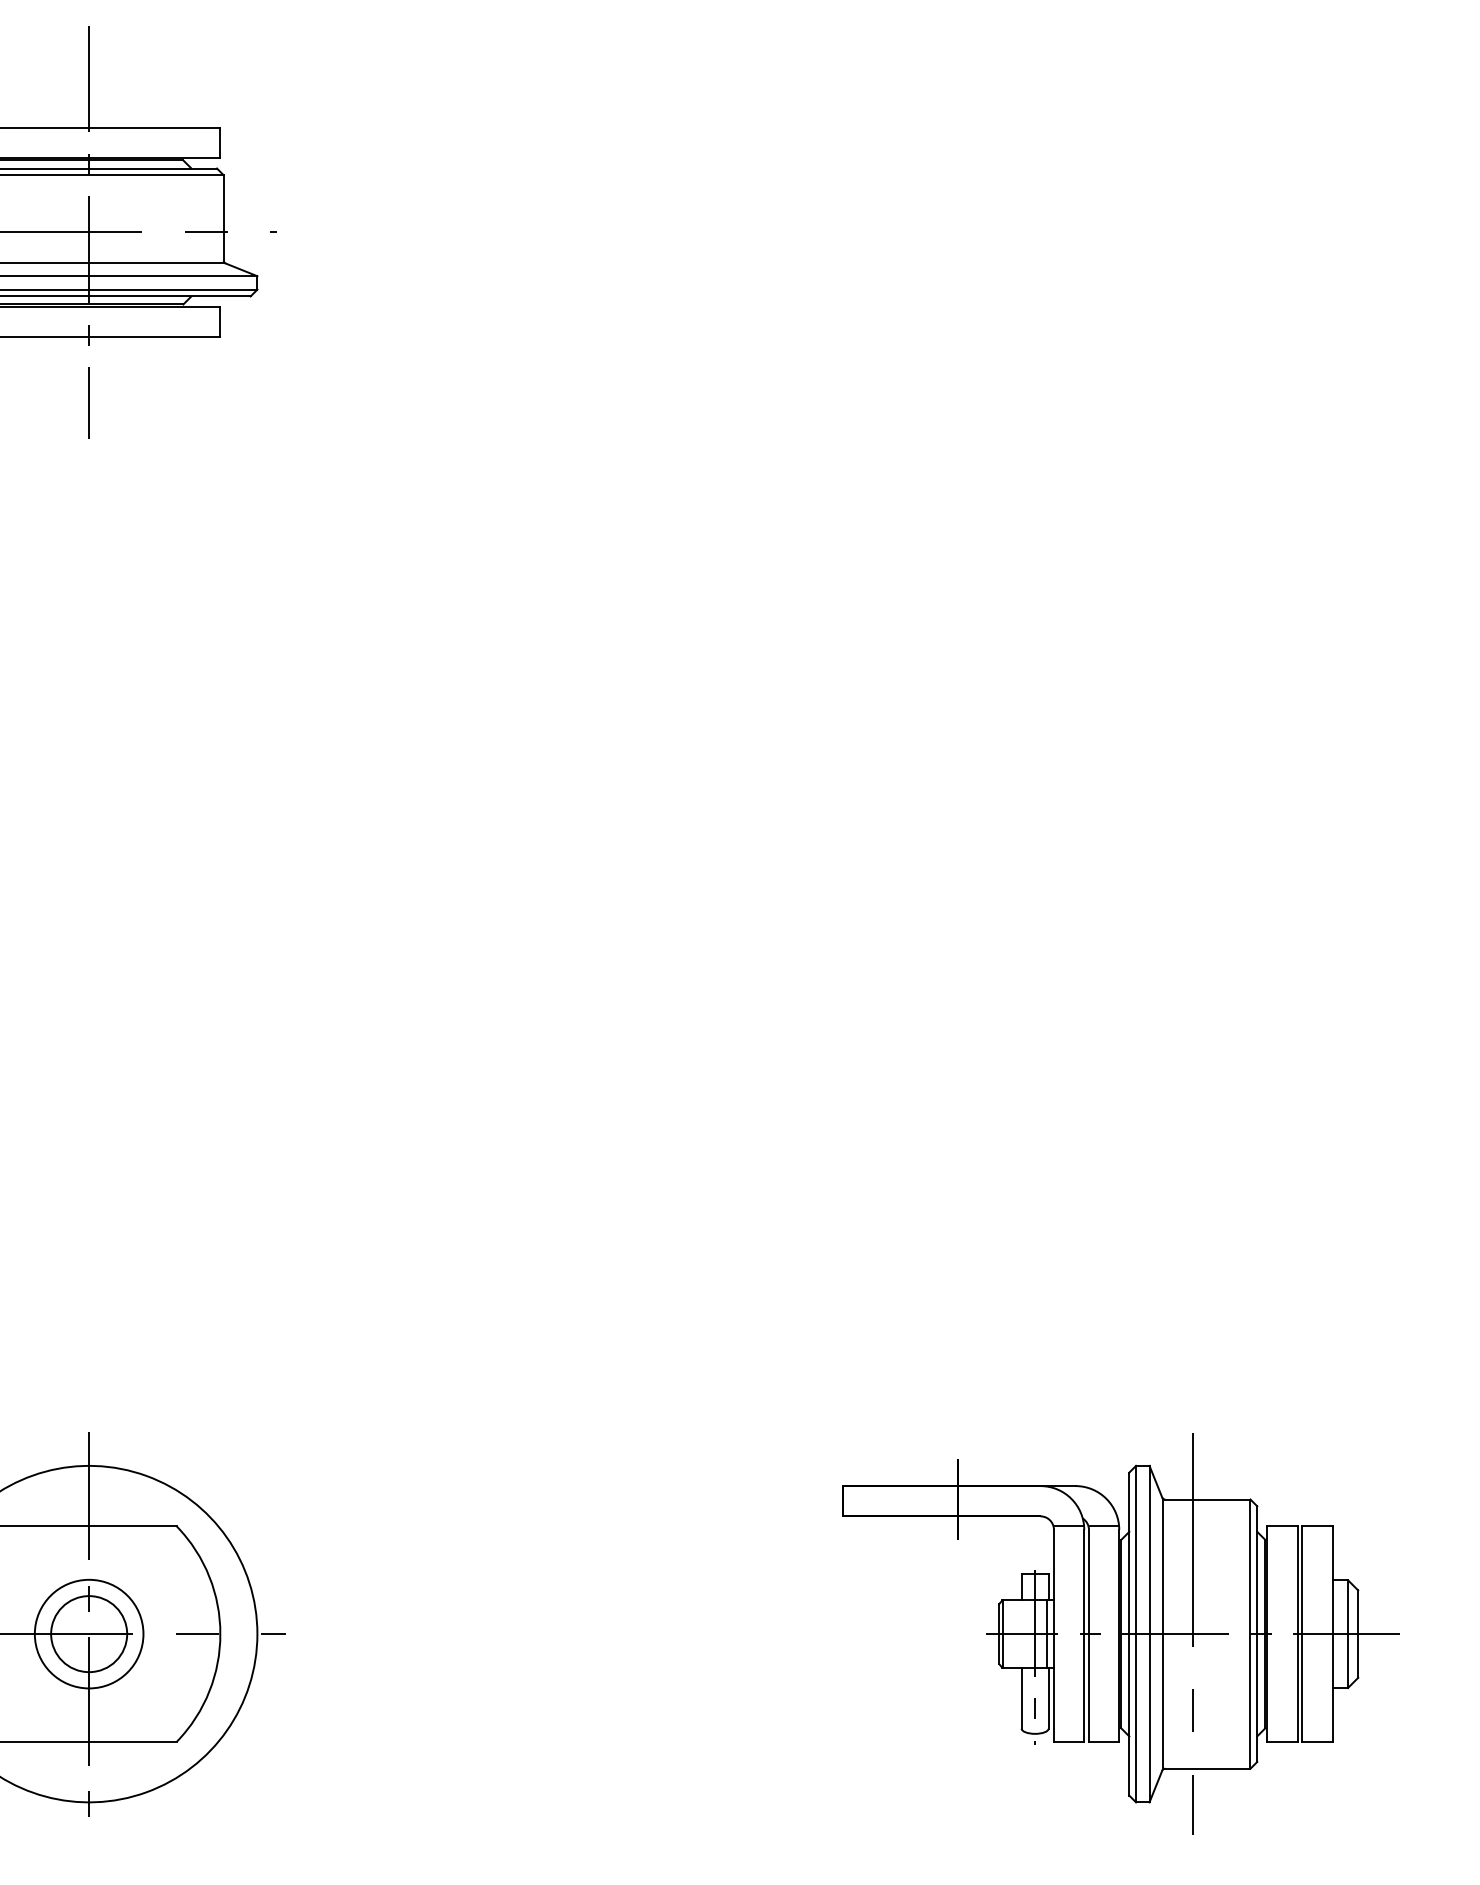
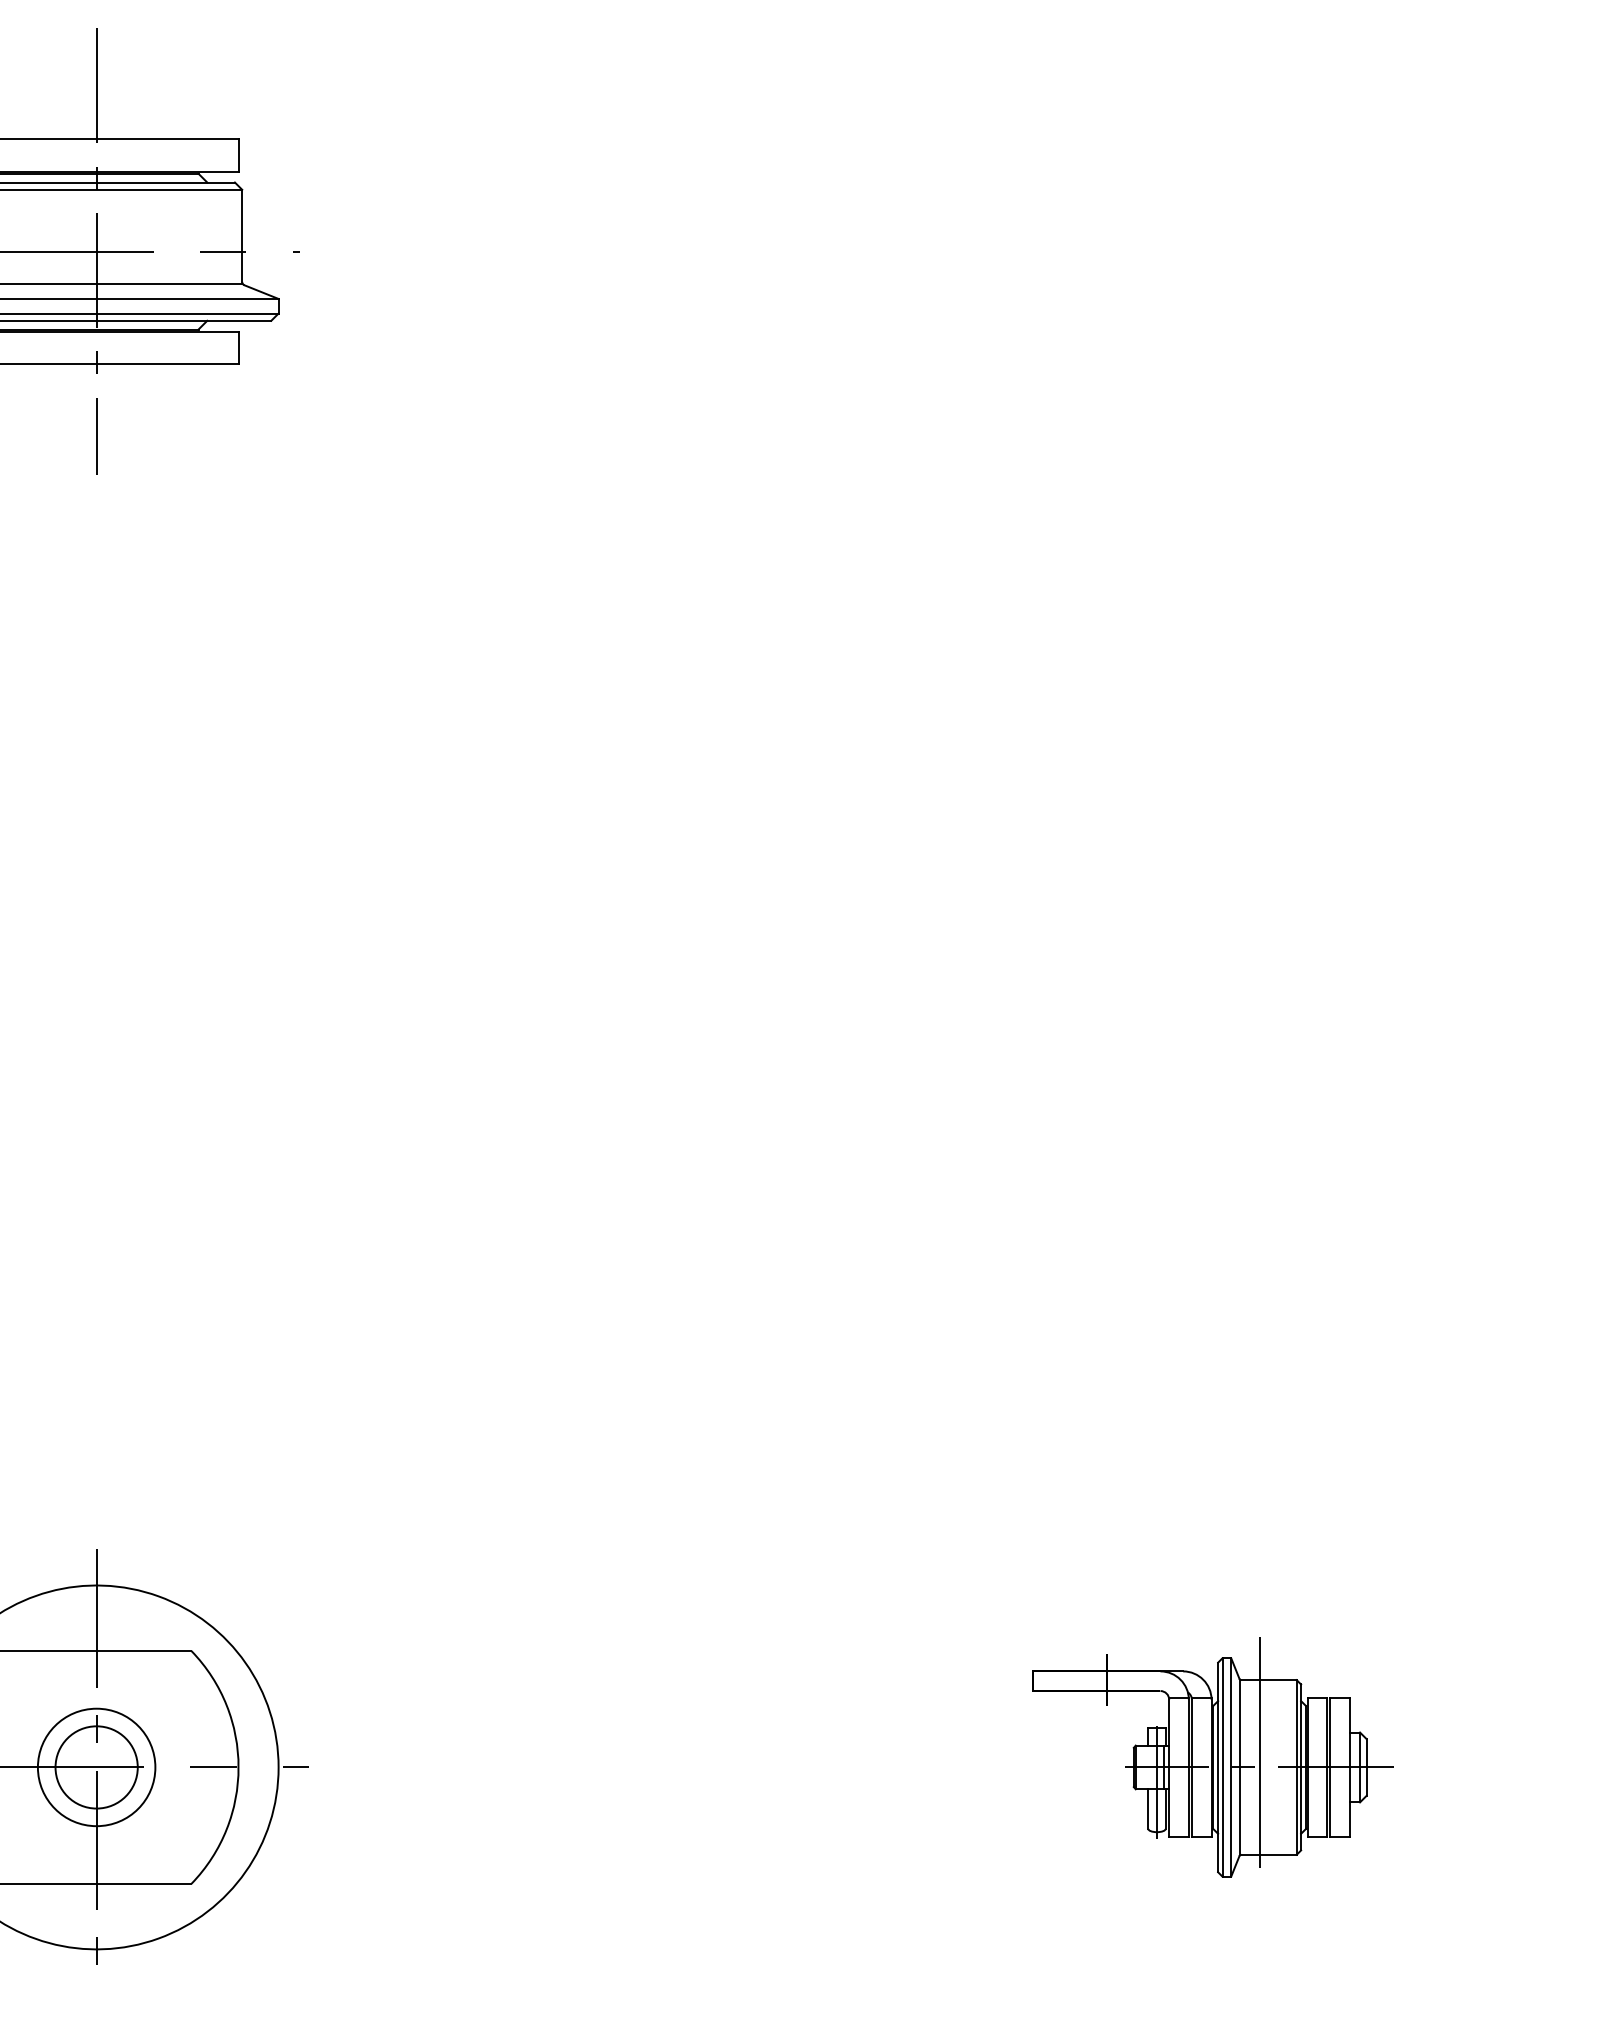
part: (1120, 1634) -> (1212, 1767), size x0.6

